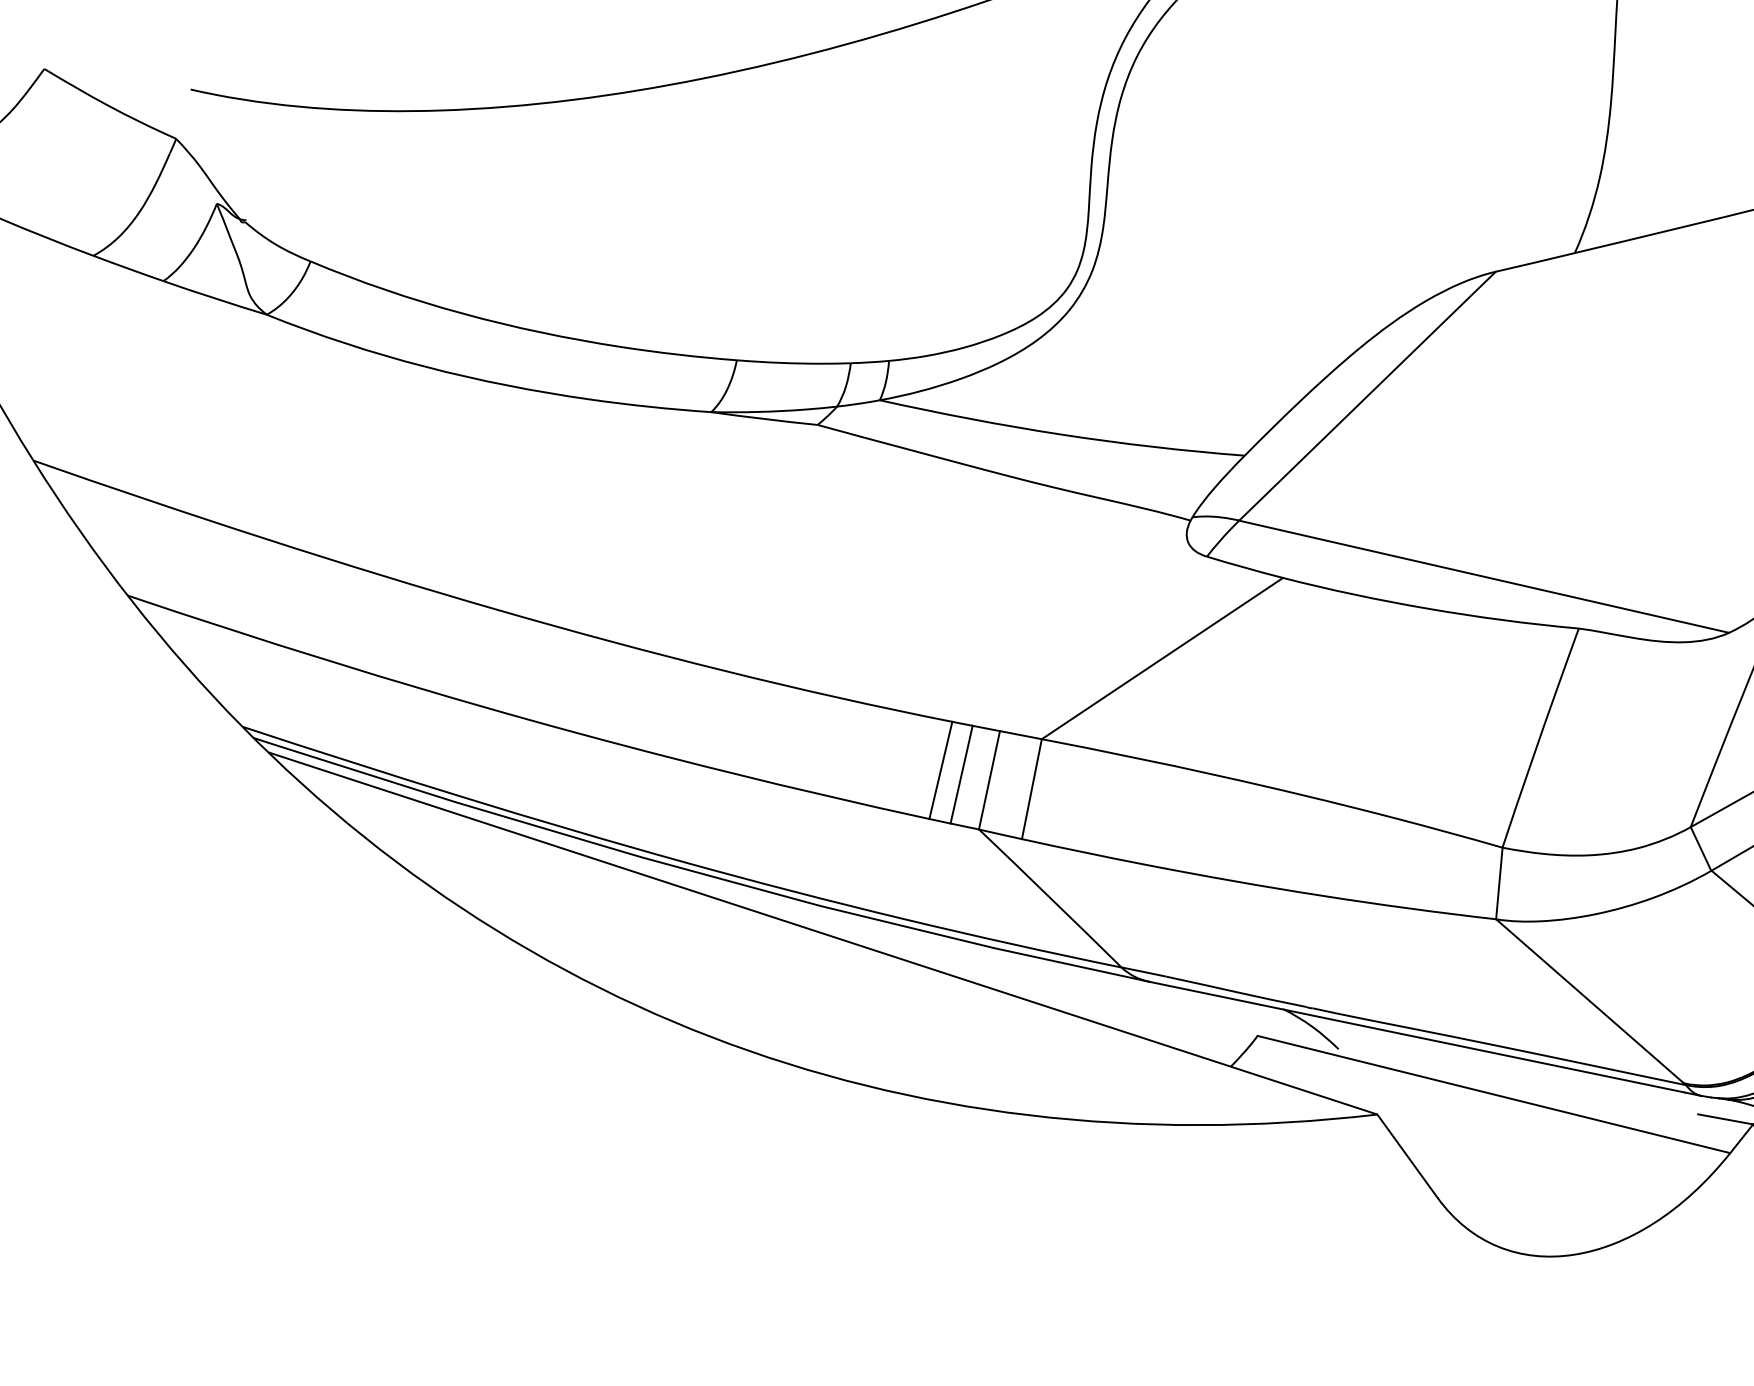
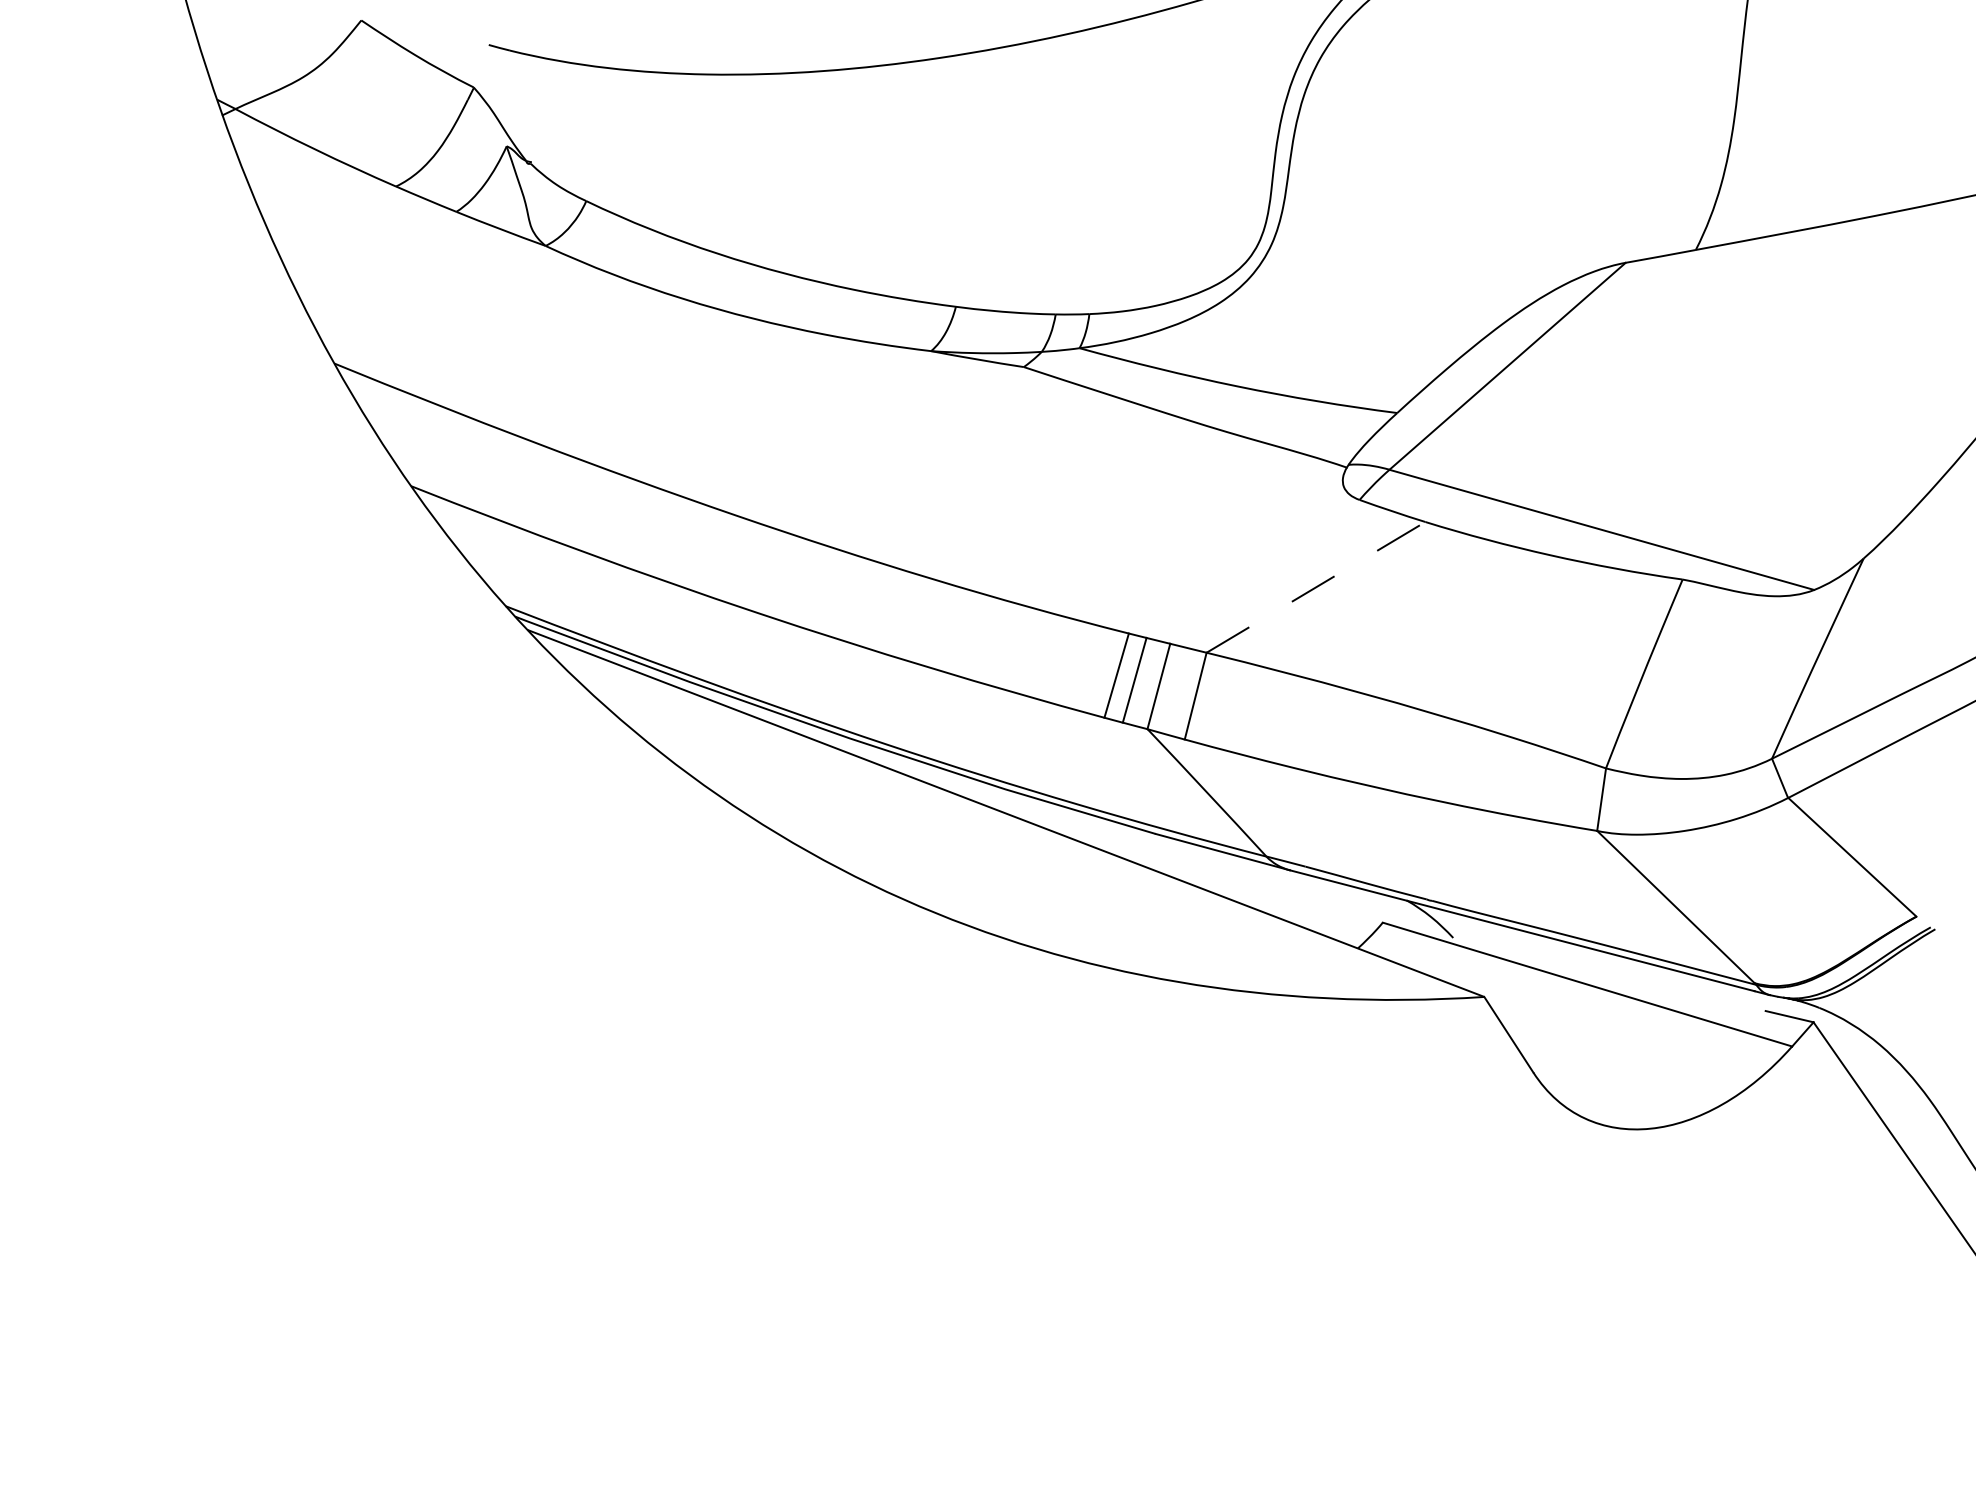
line: (1162, 658) -> (1316, 587), solid -> dashed

